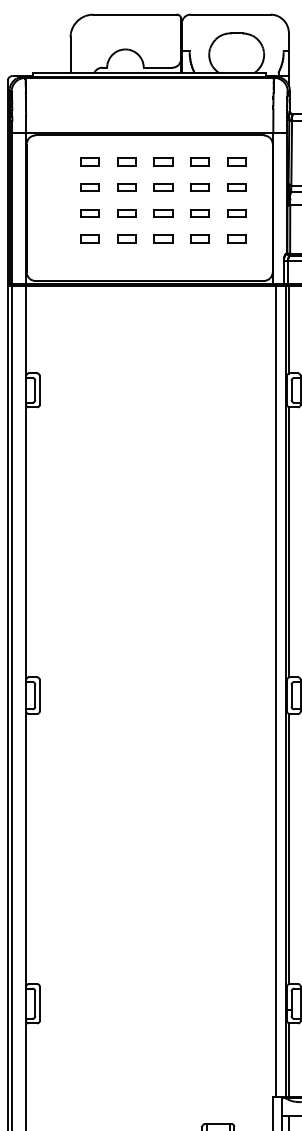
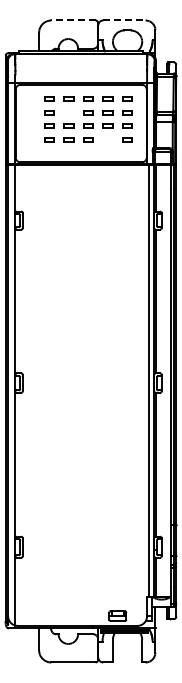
line: (133, 14) -> (72, 20), solid -> dashed
line: (230, 14) -> (124, 20), solid -> dashed
part: (125, 187) -> (68, 112), removed
part: (198, 238) -> (107, 139), removed

